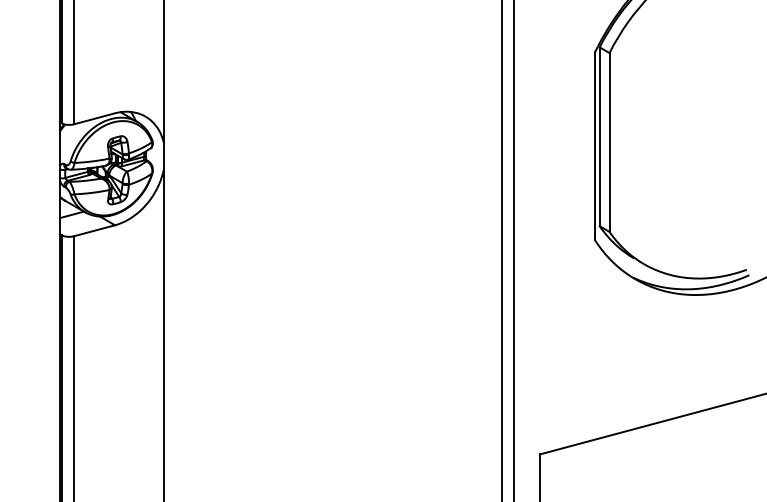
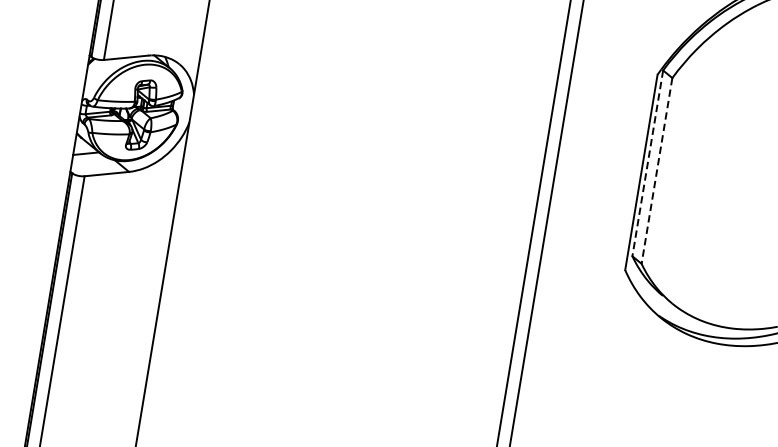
line: (599, 137) -> (647, 164), solid -> dashed
line: (609, 142) -> (656, 170), solid -> dashed

